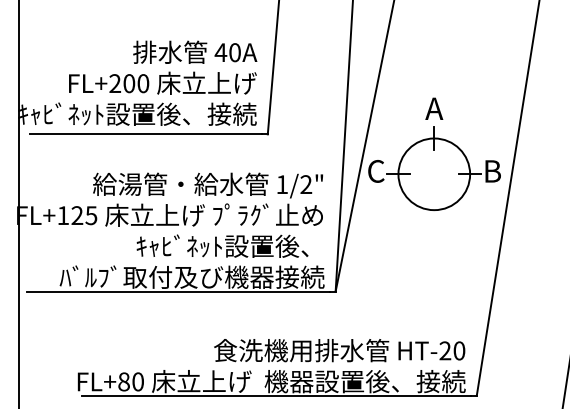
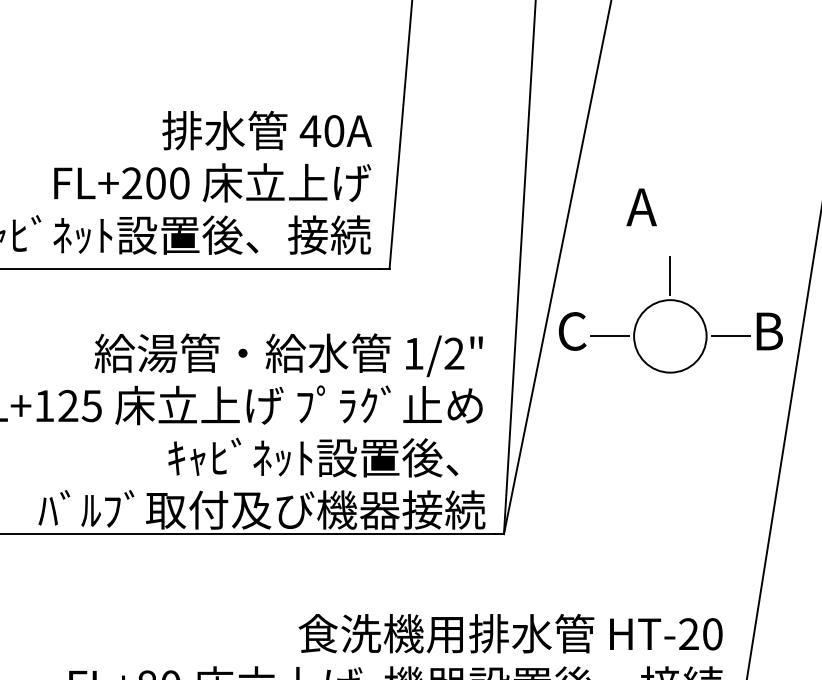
text: (434, 108) -> (642, 206), moved
circle: (434, 174) -> (670, 336), size x0.6

